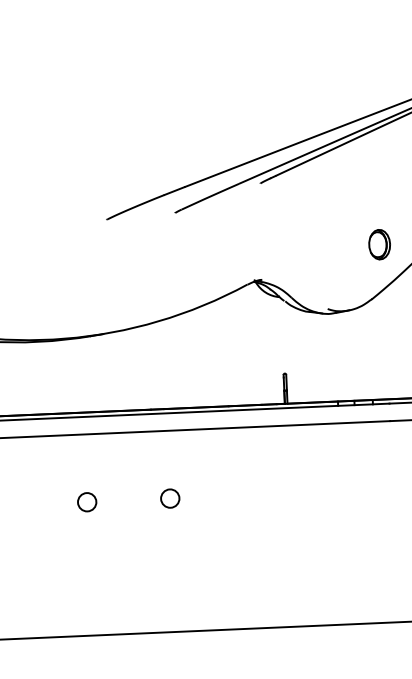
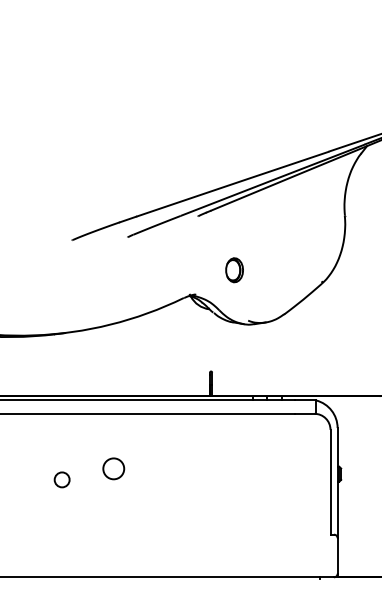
part: (379, 244) -> (234, 270), moved
circle: (169, 498) -> (113, 468), size x1.4
circle: (86, 501) -> (61, 479), moved

